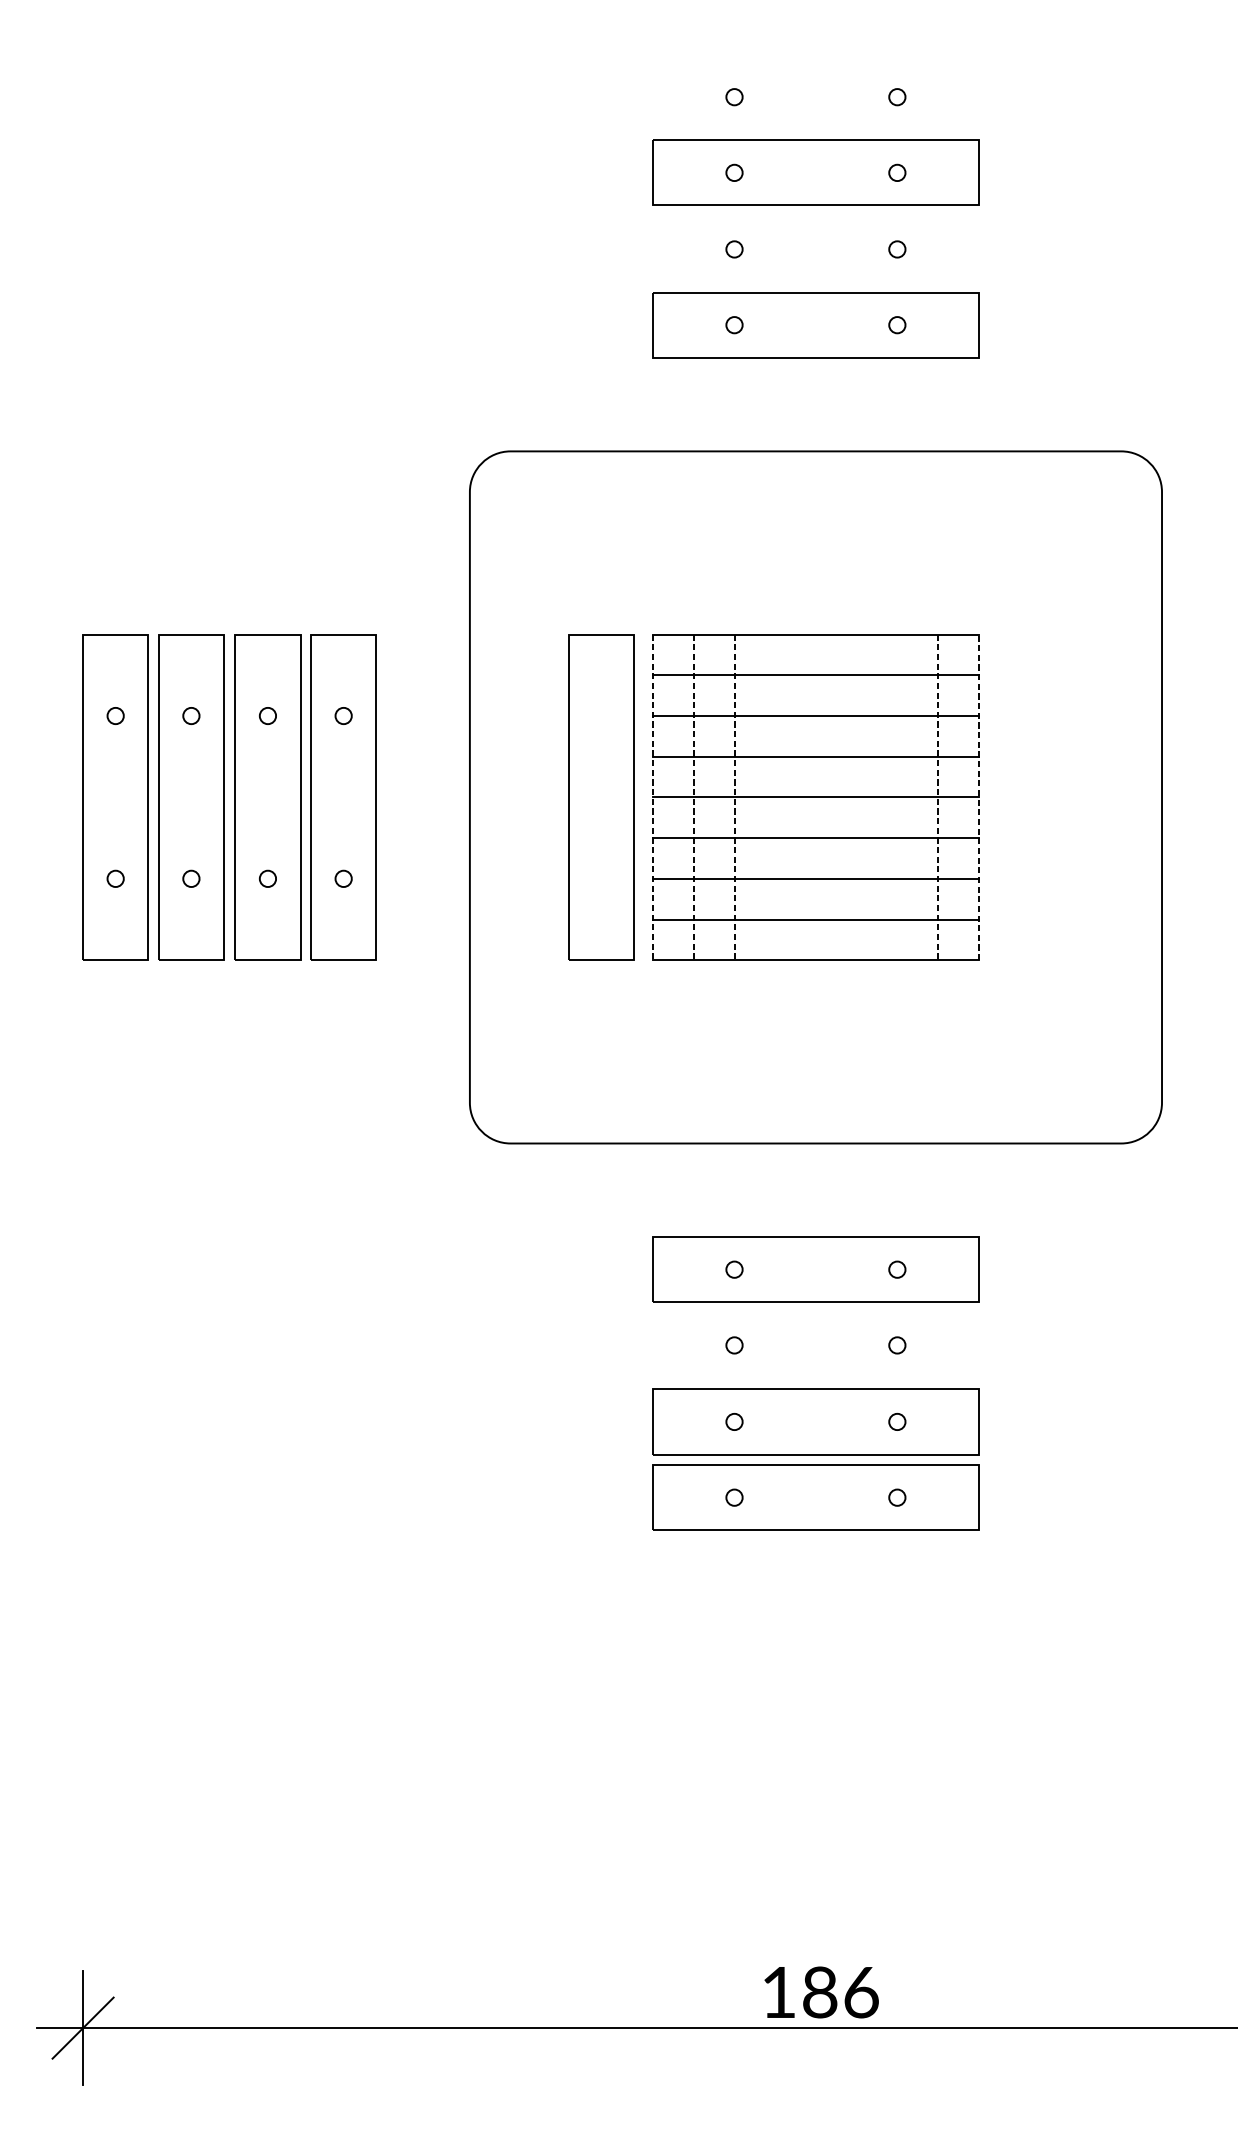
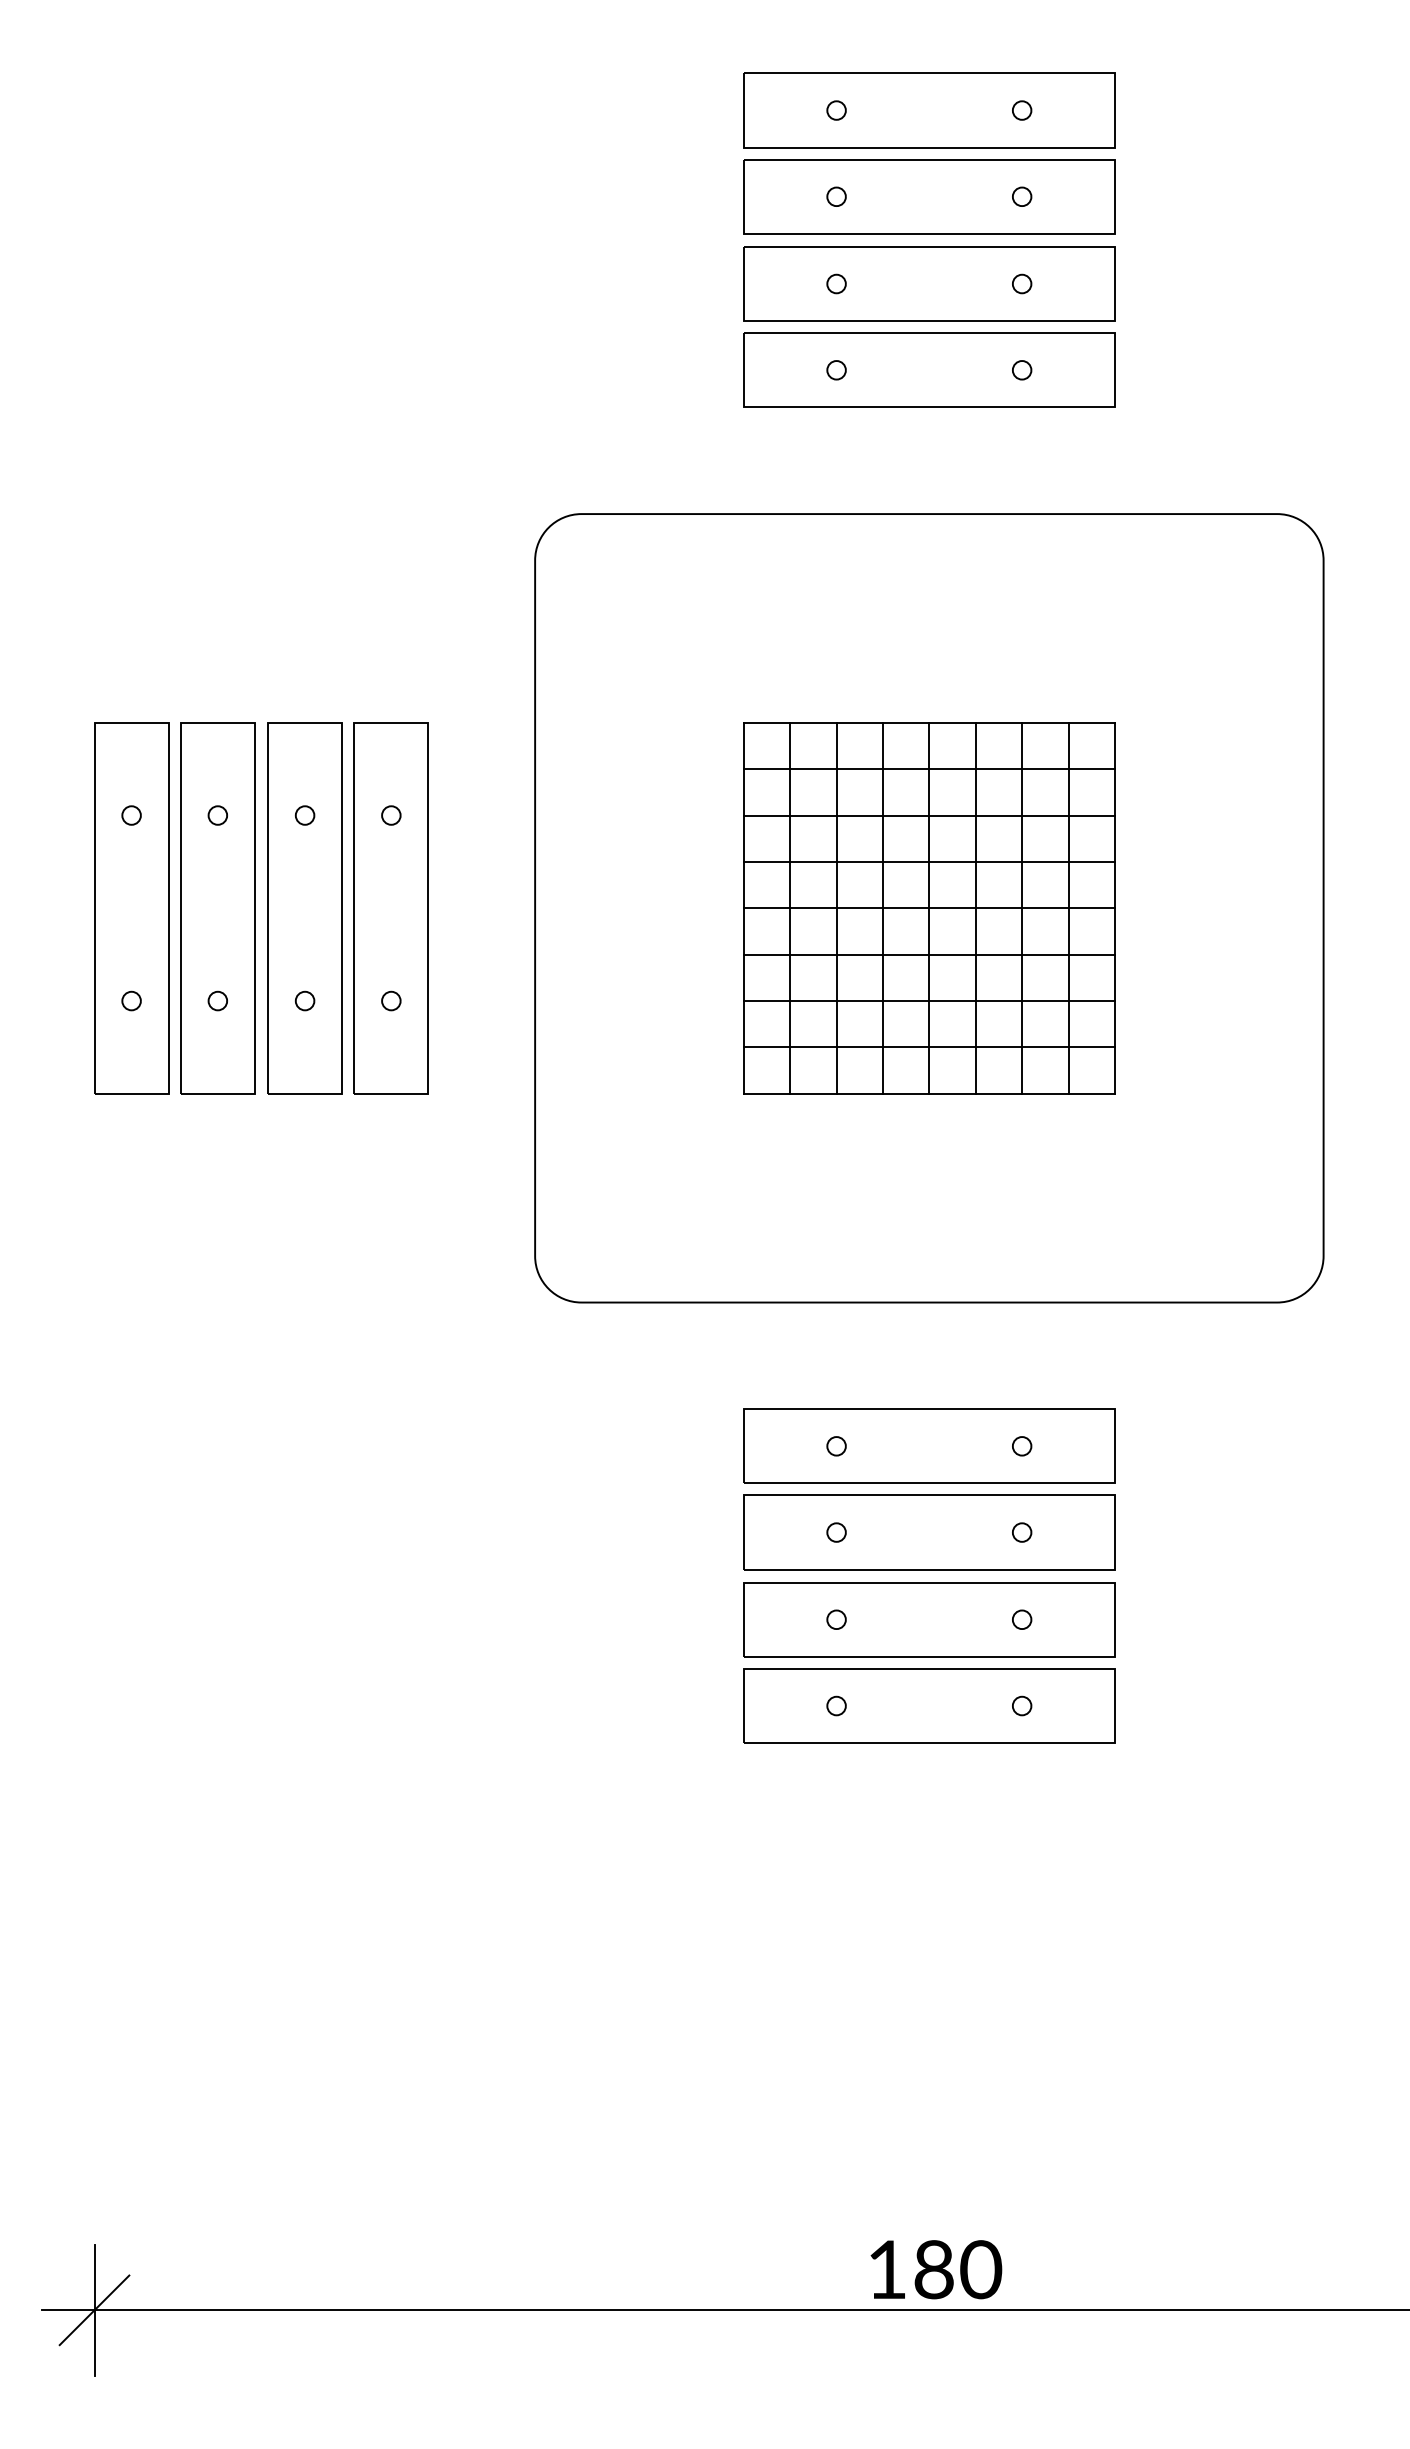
part: (816, 97) -> (929, 110), added
part: (816, 248) -> (929, 283), added
line: (774, 796) -> (882, 907), added
line: (816, 796) -> (929, 907), added
line: (856, 796) -> (975, 907), added
line: (897, 796) -> (1022, 907), added
part: (601, 797) -> (684, 908), removed
line: (652, 797) -> (743, 908), dashed -> solid
line: (694, 797) -> (790, 908), dashed -> solid
line: (734, 797) -> (836, 908), dashed -> solid
line: (938, 797) -> (1068, 908), dashed -> solid
line: (978, 797) -> (1114, 908), dashed -> solid
part: (816, 1345) -> (929, 1532), added
text: (861, 1992) -> (981, 2269), 186 -> 180

